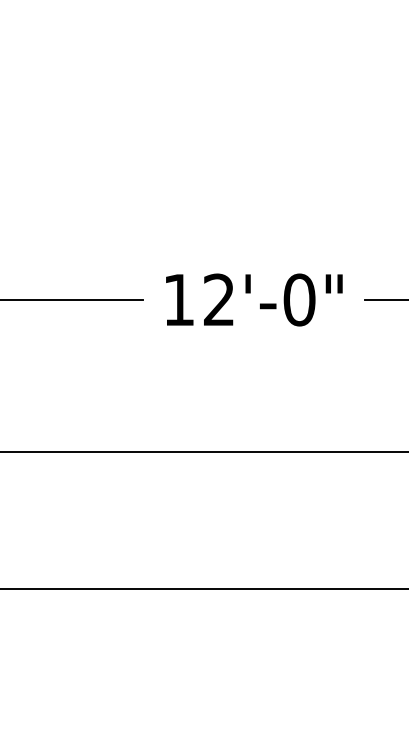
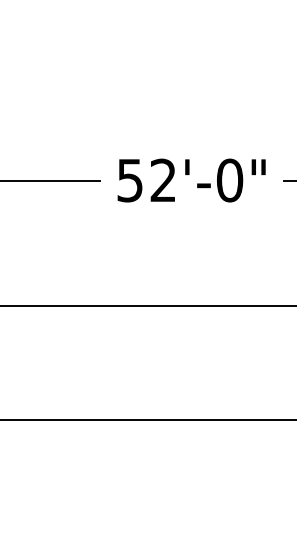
text: (178, 300) -> (129, 180), 12'-0" -> 52'-0"

